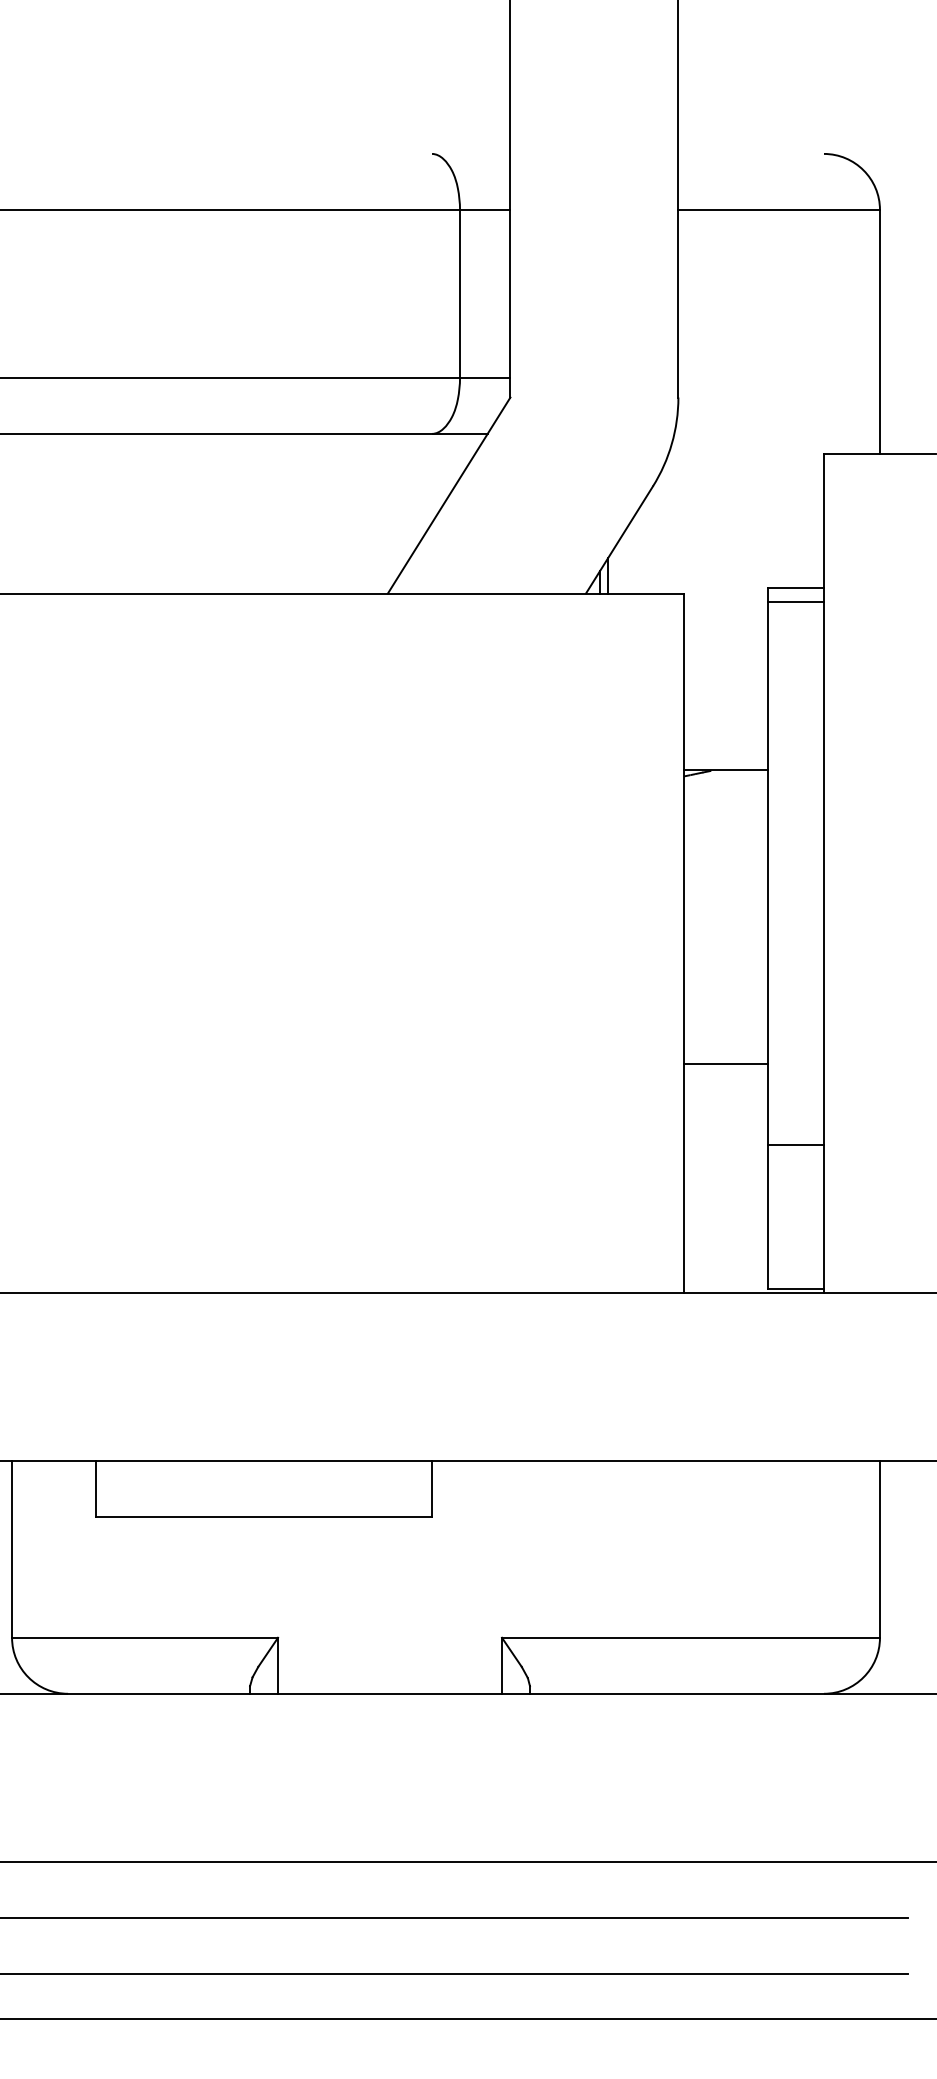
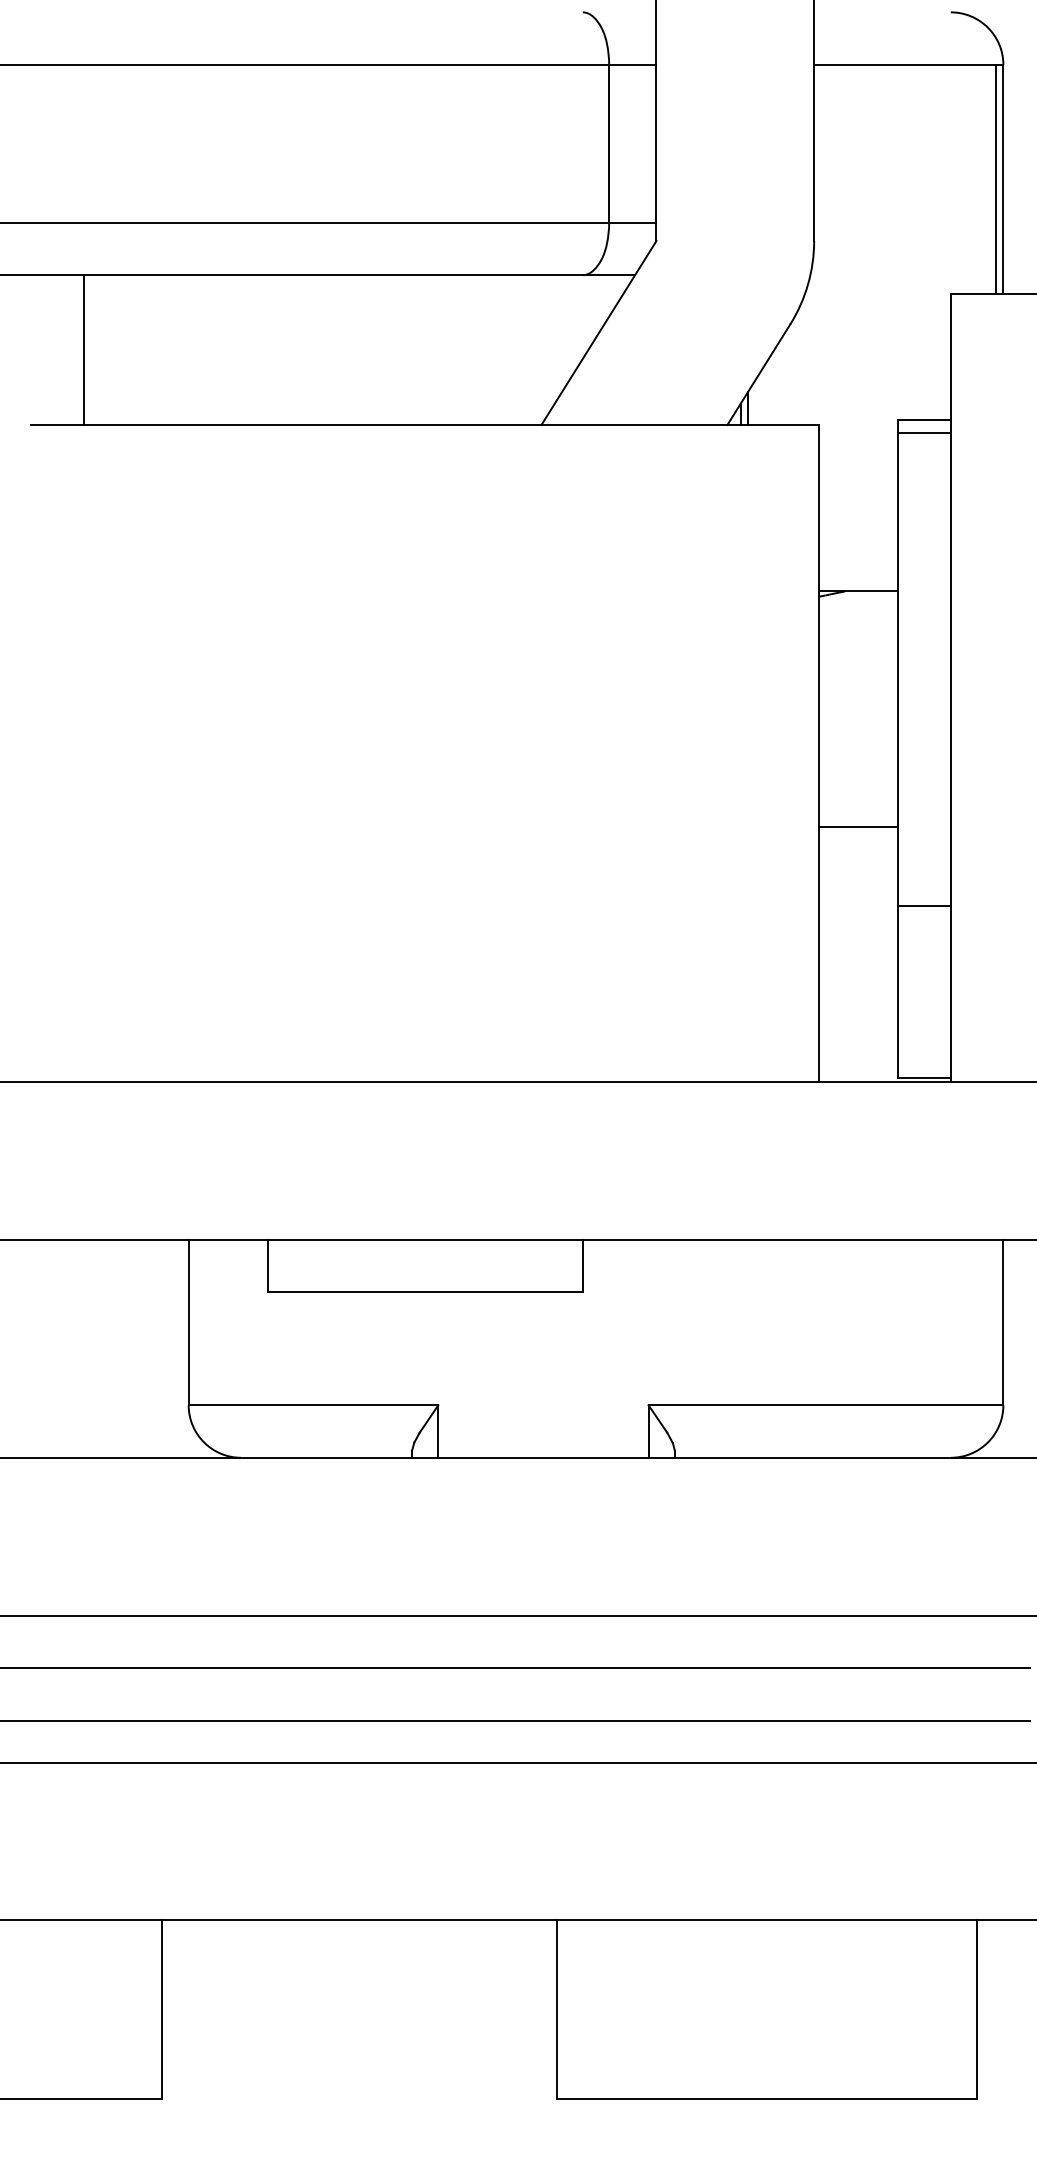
line: (871, 330) -> (995, 178), added
line: (725, 1064) -> (858, 827), moved
line: (795, 1144) -> (924, 905), moved

